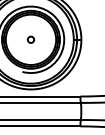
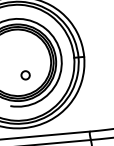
circle: (30, 39) -> (24, 75), moved

